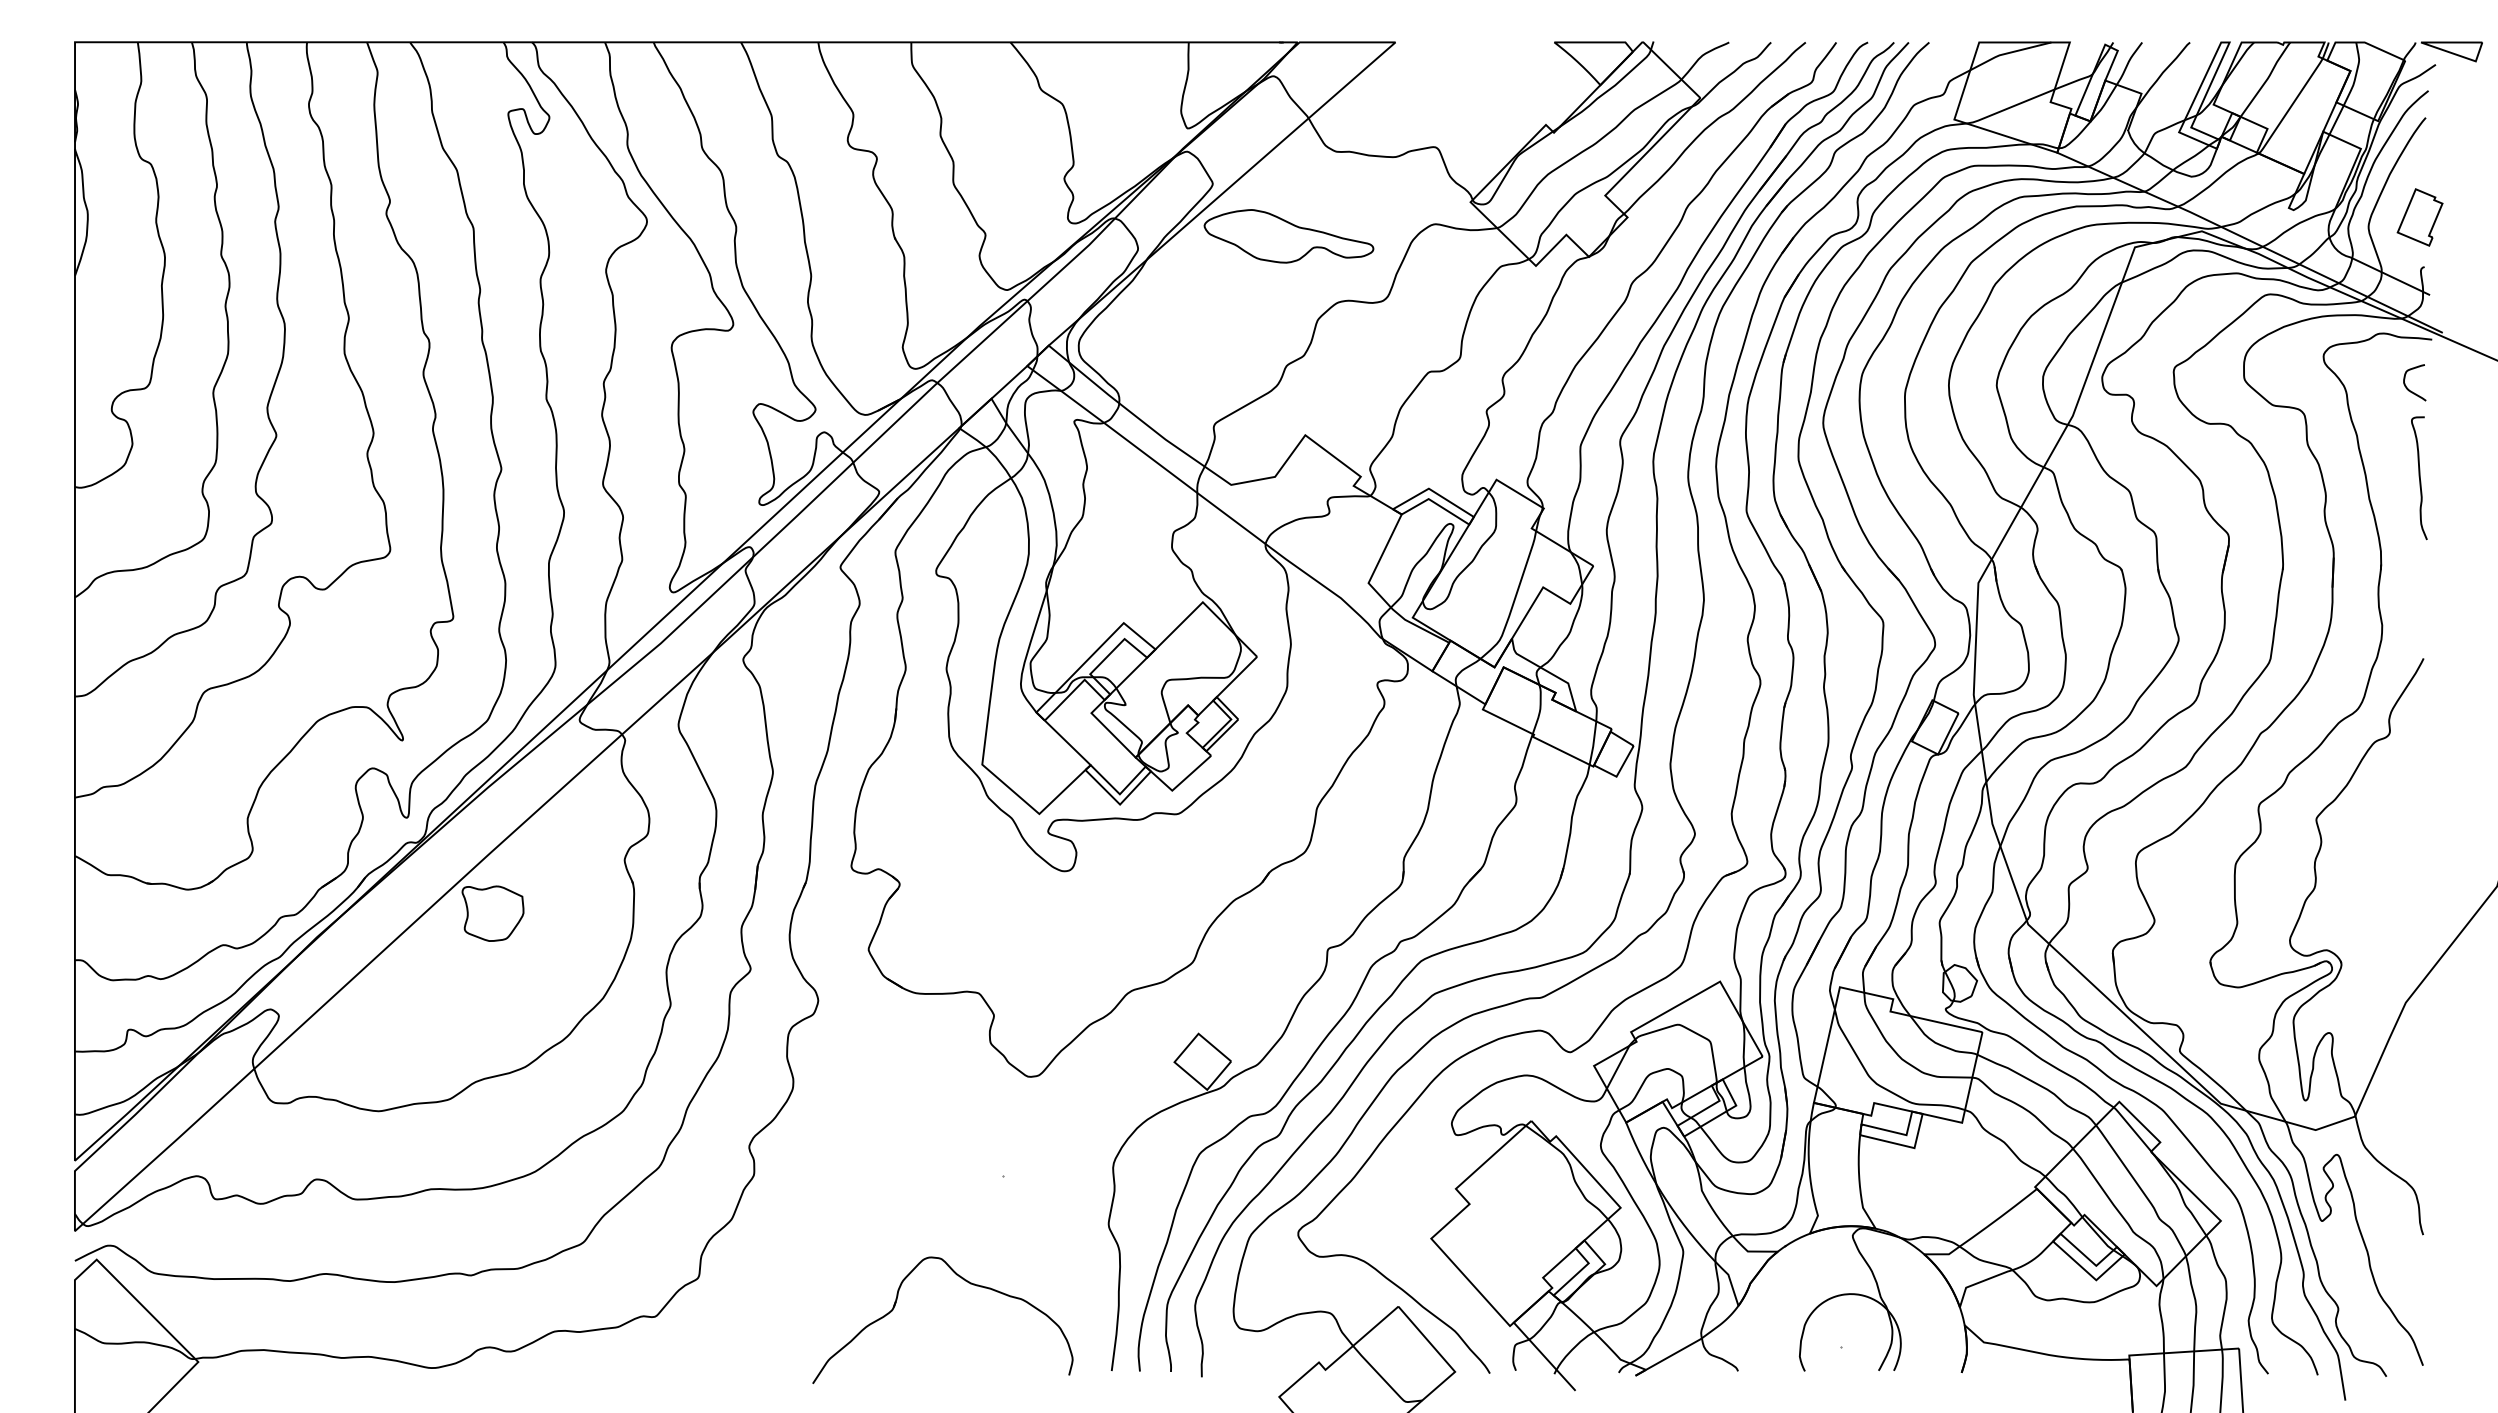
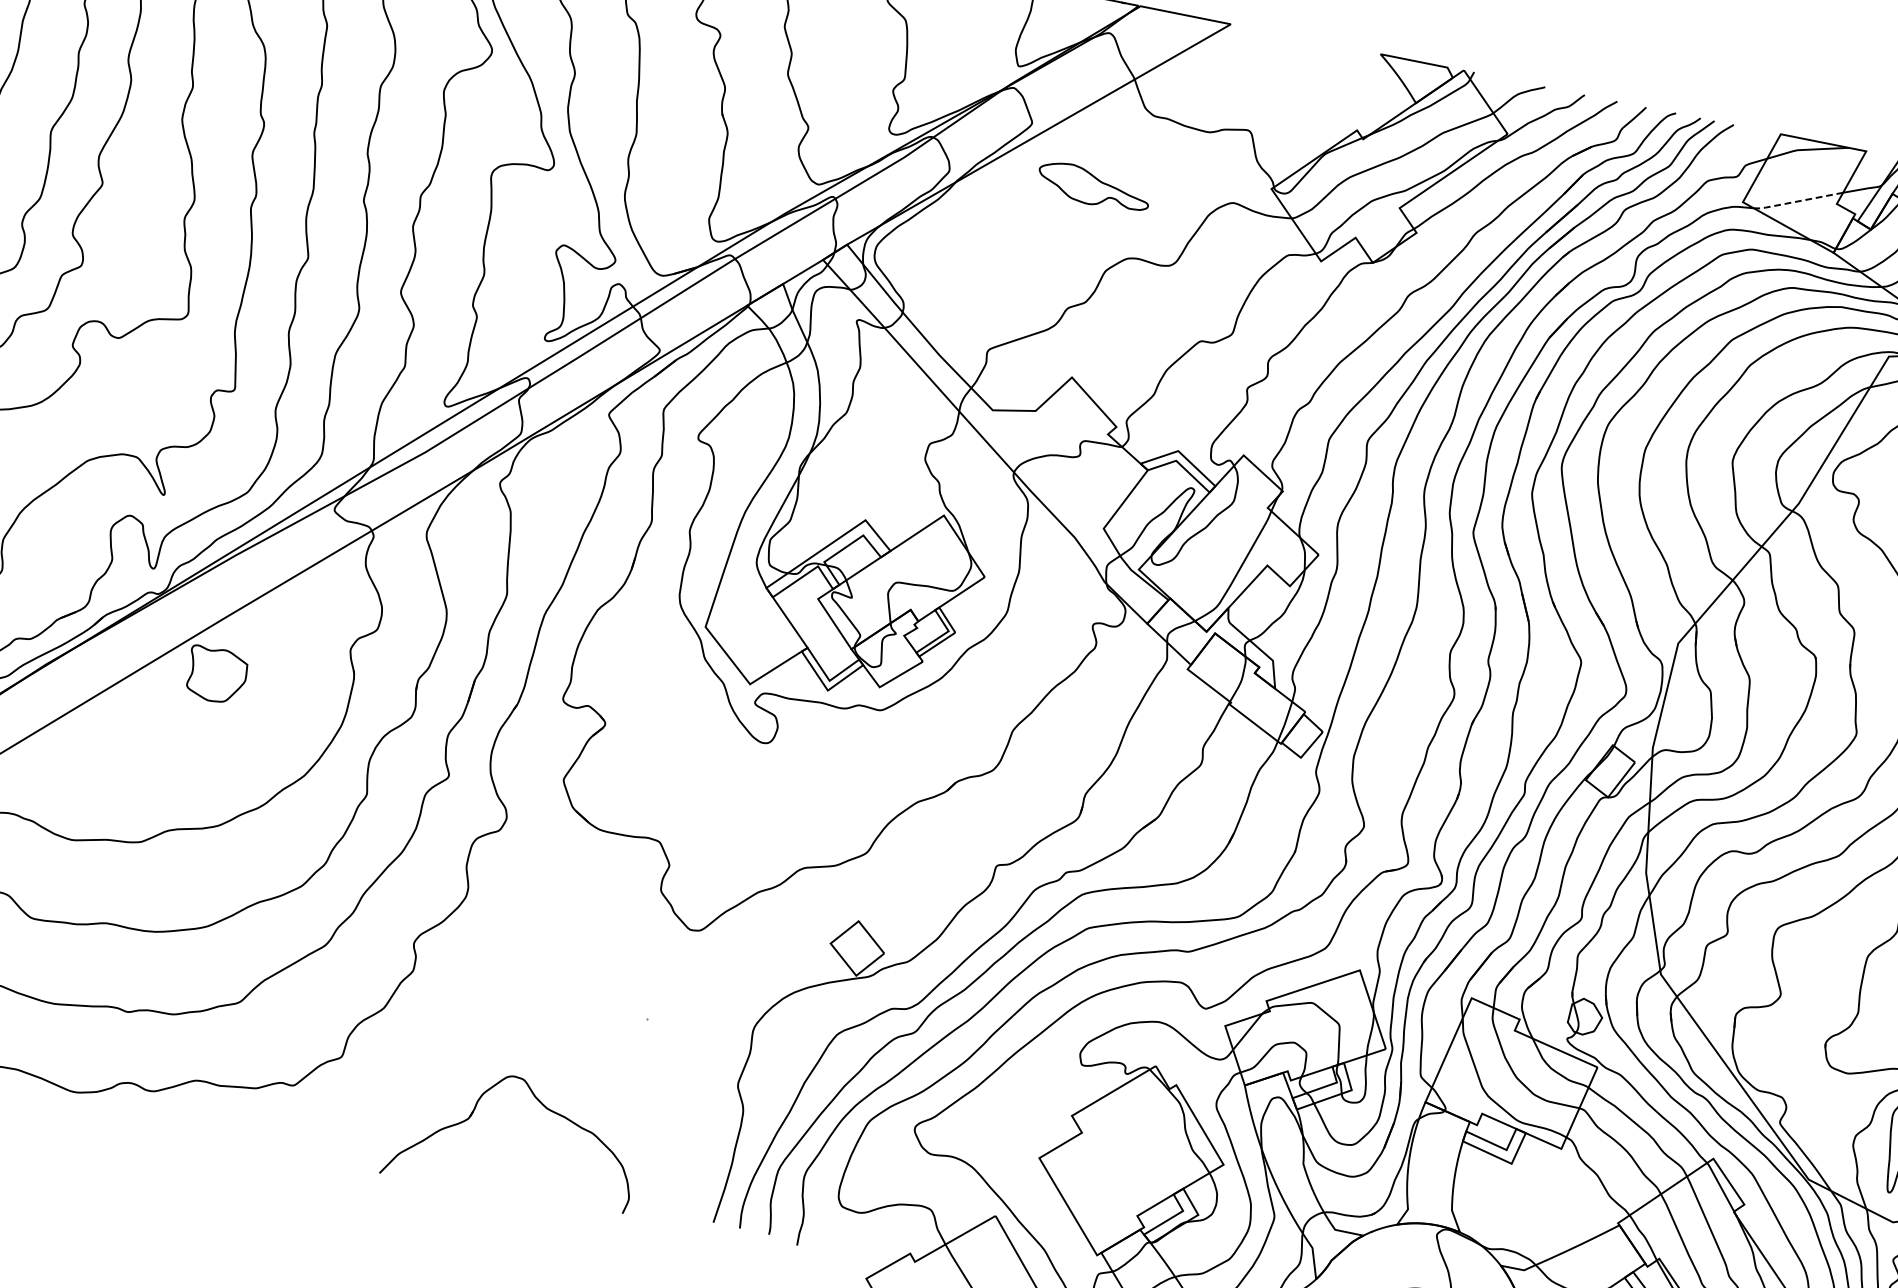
line: (2009, 107) -> (1797, 201), solid -> dashed
part: (1288, 236) -> (1093, 187), size x0.7
part: (968, 1283) -> (544, 1108), moved

